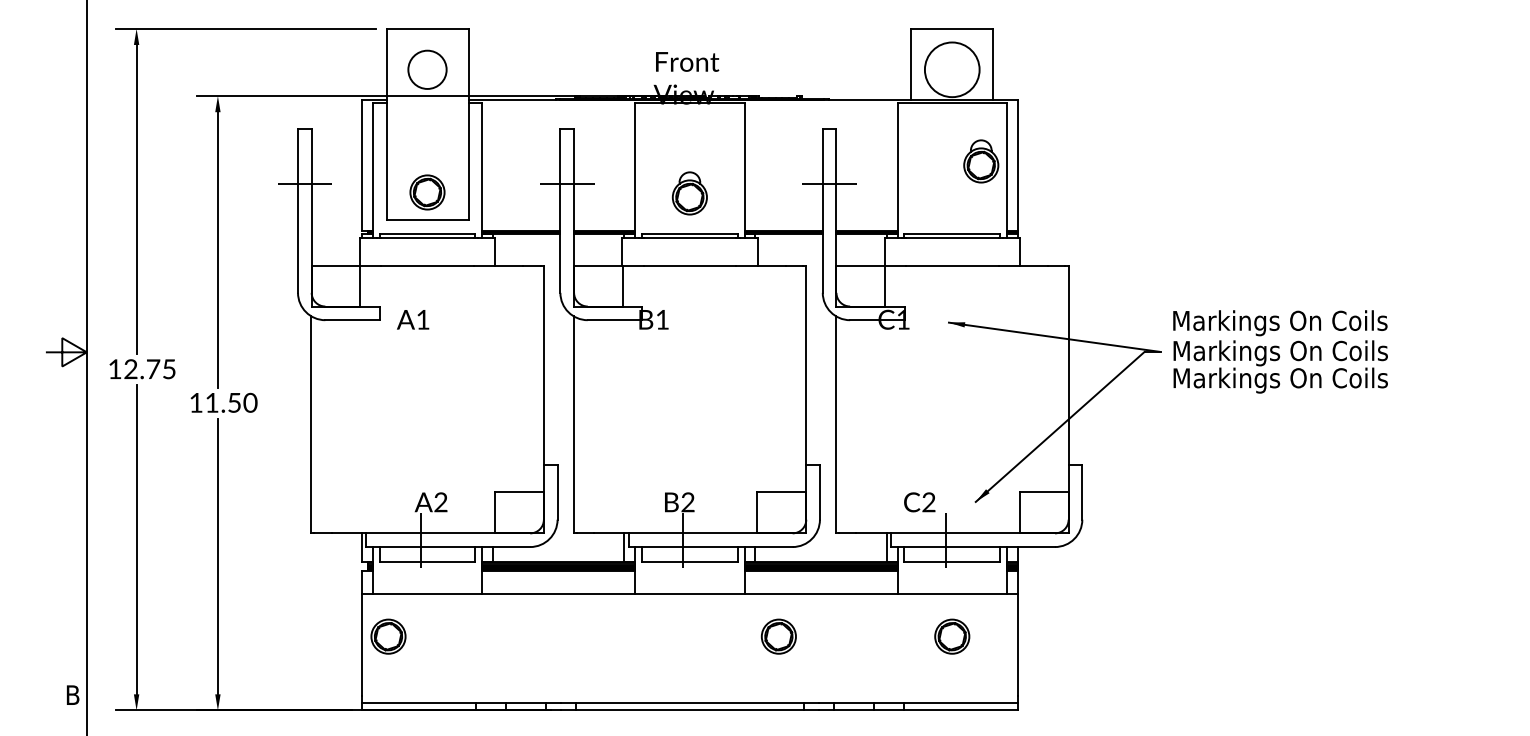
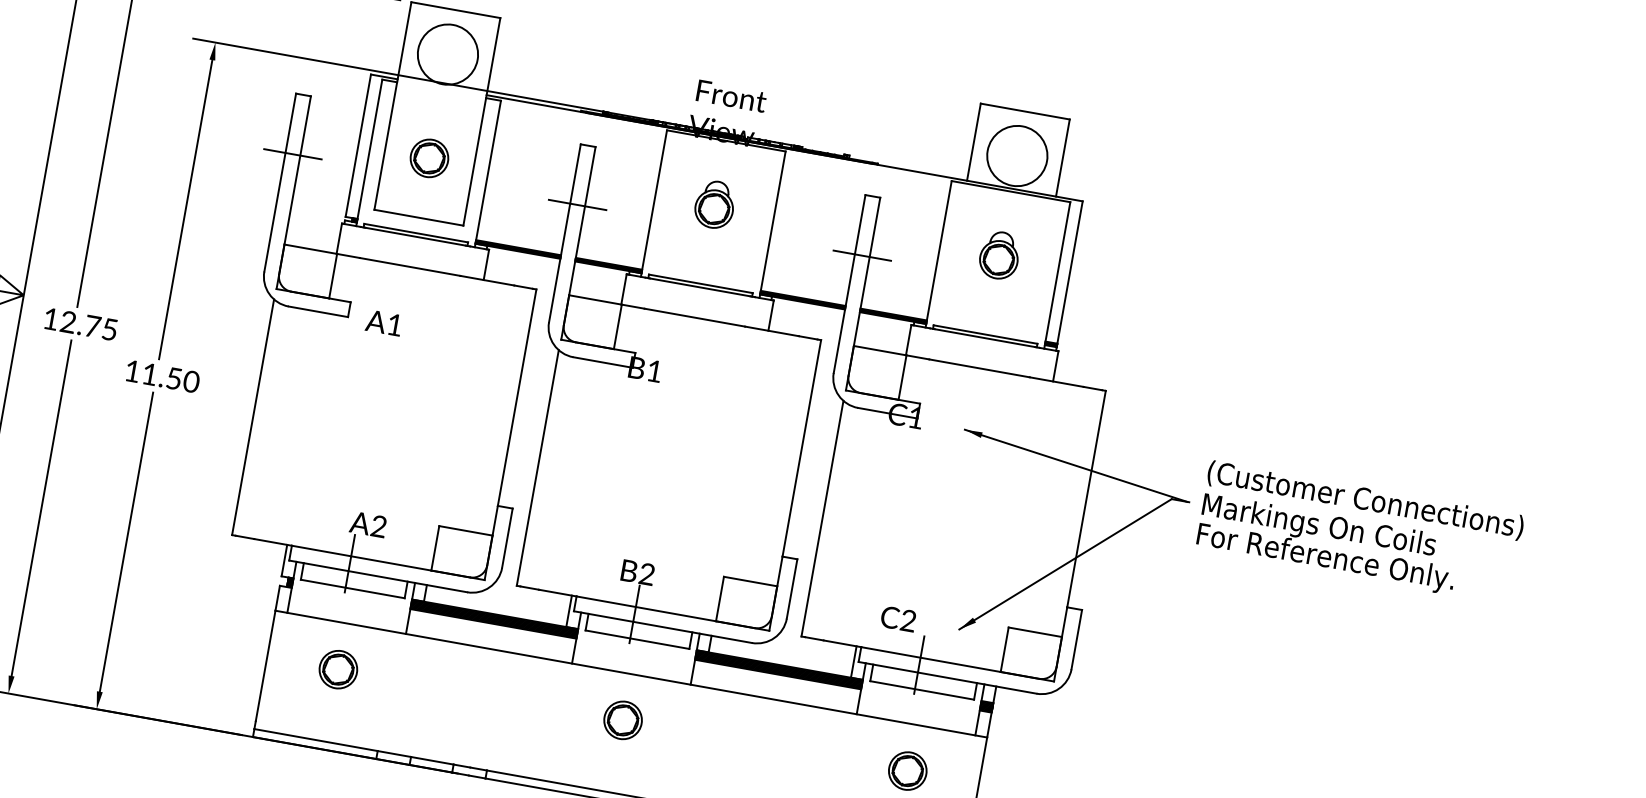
circle: (427, 69) -> (448, 54), size x1.43
part: (981, 161) -> (999, 255), moved
part: (427, 192) -> (429, 158), moved
part: (689, 193) -> (714, 204), moved
text: (1318, 323) -> (1365, 502), Markings On Coils -> (Customer Connections)
text: (1293, 380) -> (1327, 559), Markings On Coils -> For Reference Only.
part: (388, 636) -> (338, 669), moved
part: (778, 636) -> (622, 720), moved

